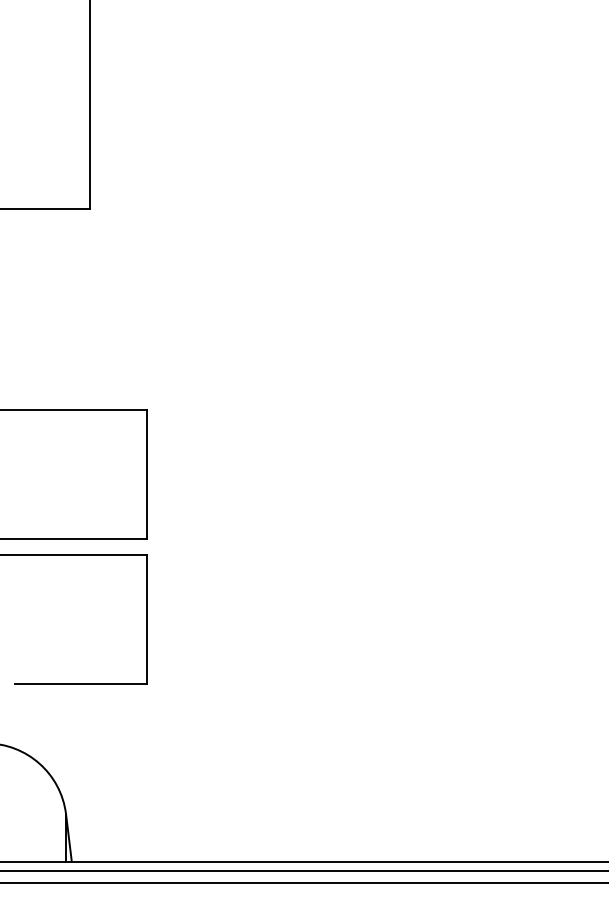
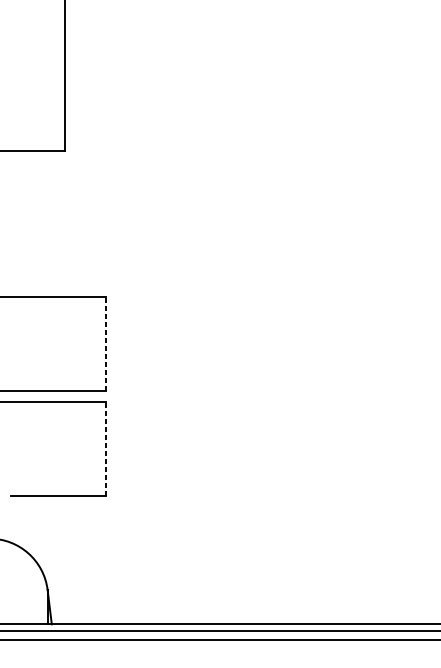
line: (146, 474) -> (105, 343), solid -> dashed
line: (146, 619) -> (105, 448), solid -> dashed

